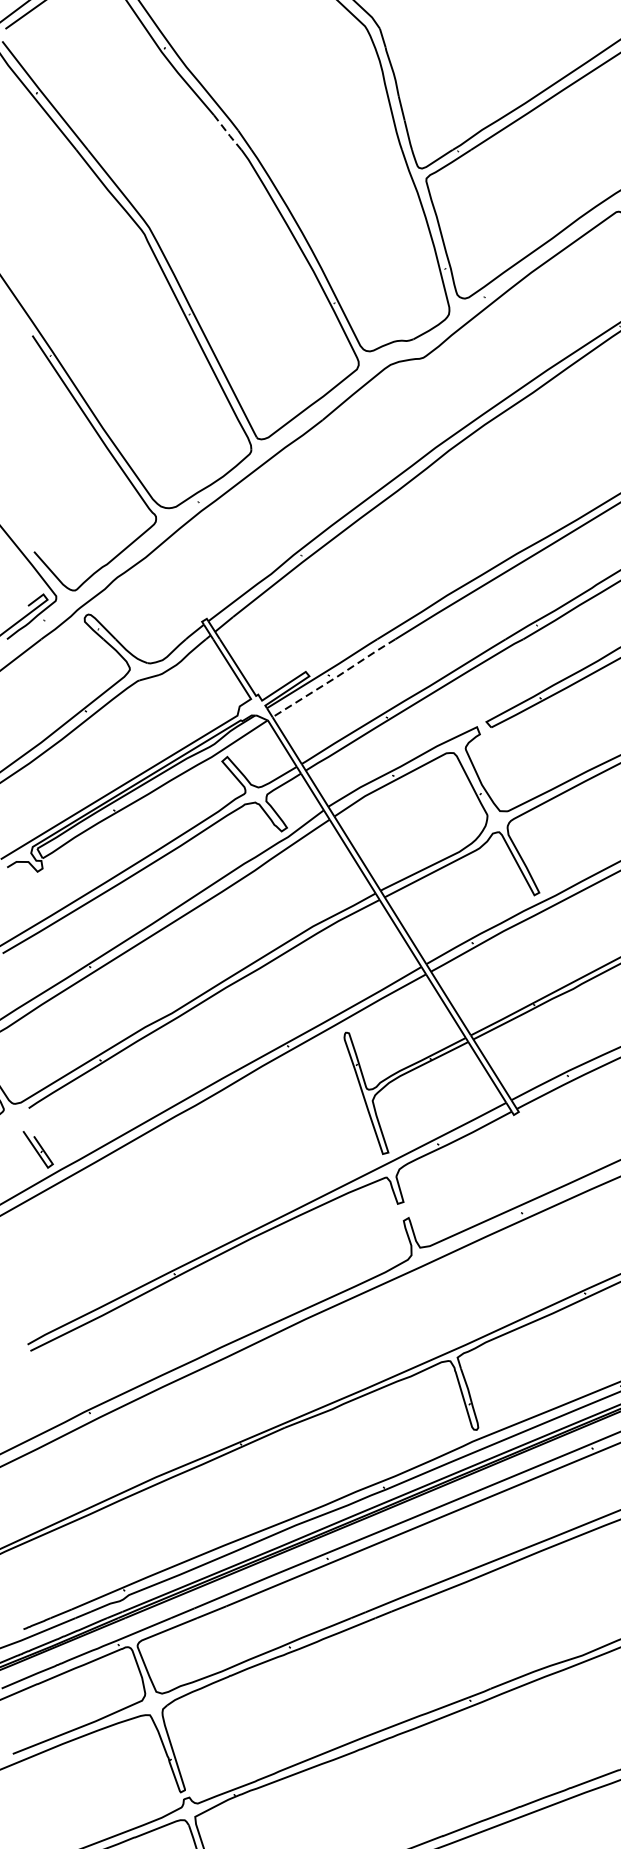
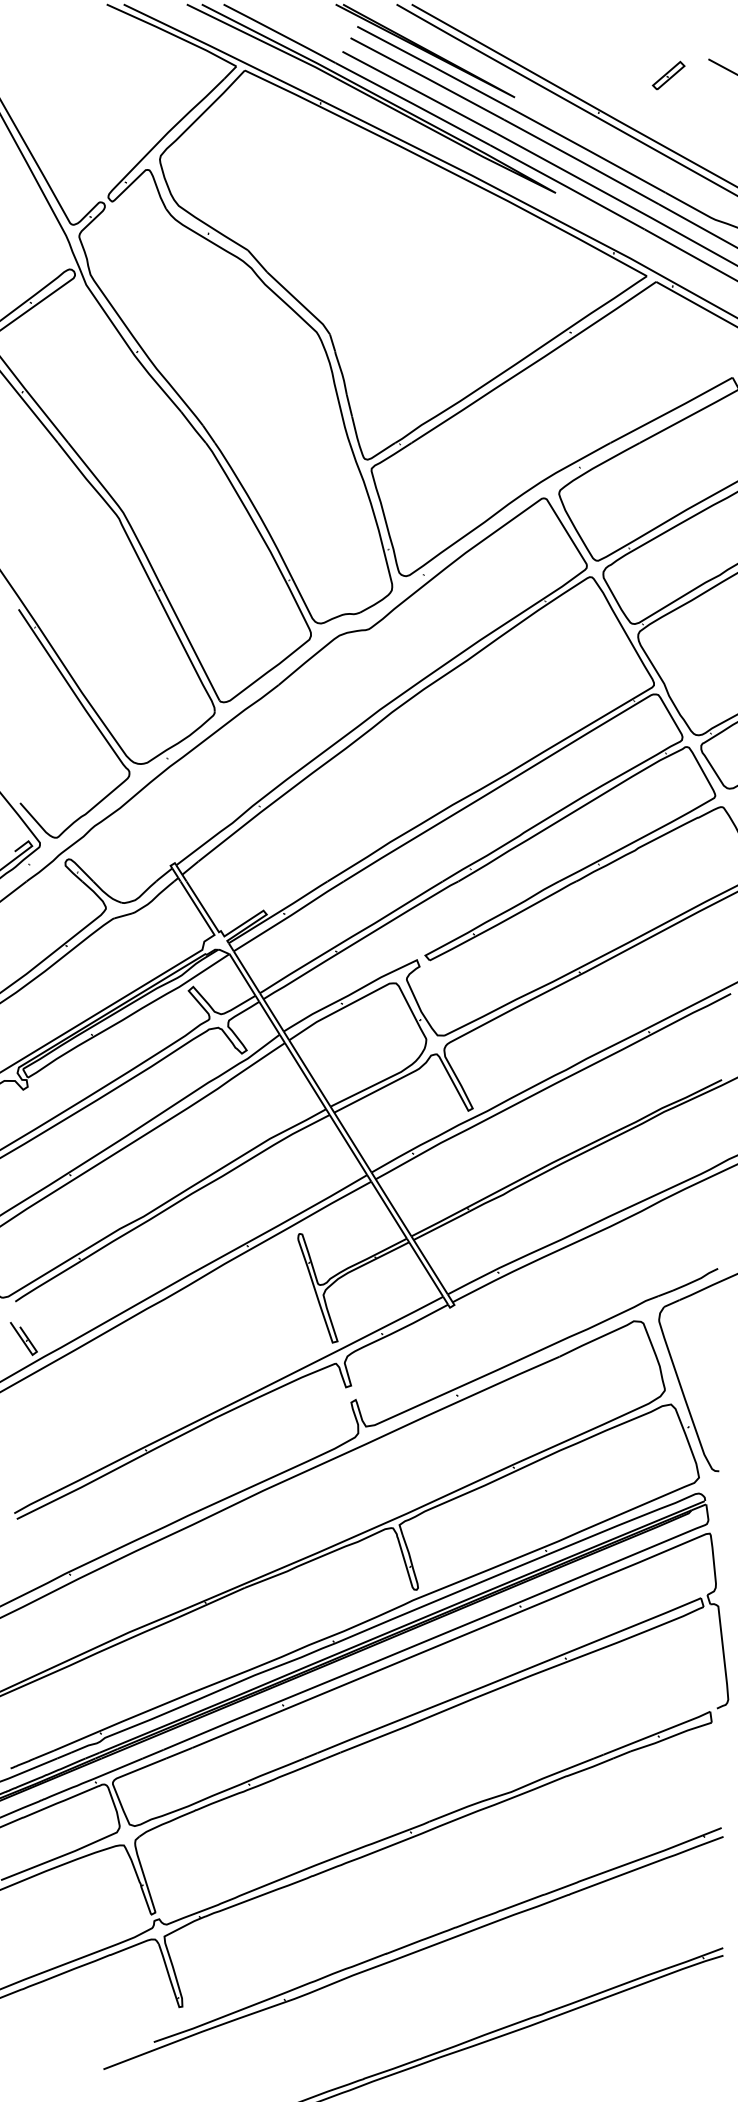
line: (227, 133) -> (193, 428), dashed -> solid
line: (334, 678) -> (289, 916), dashed -> solid

